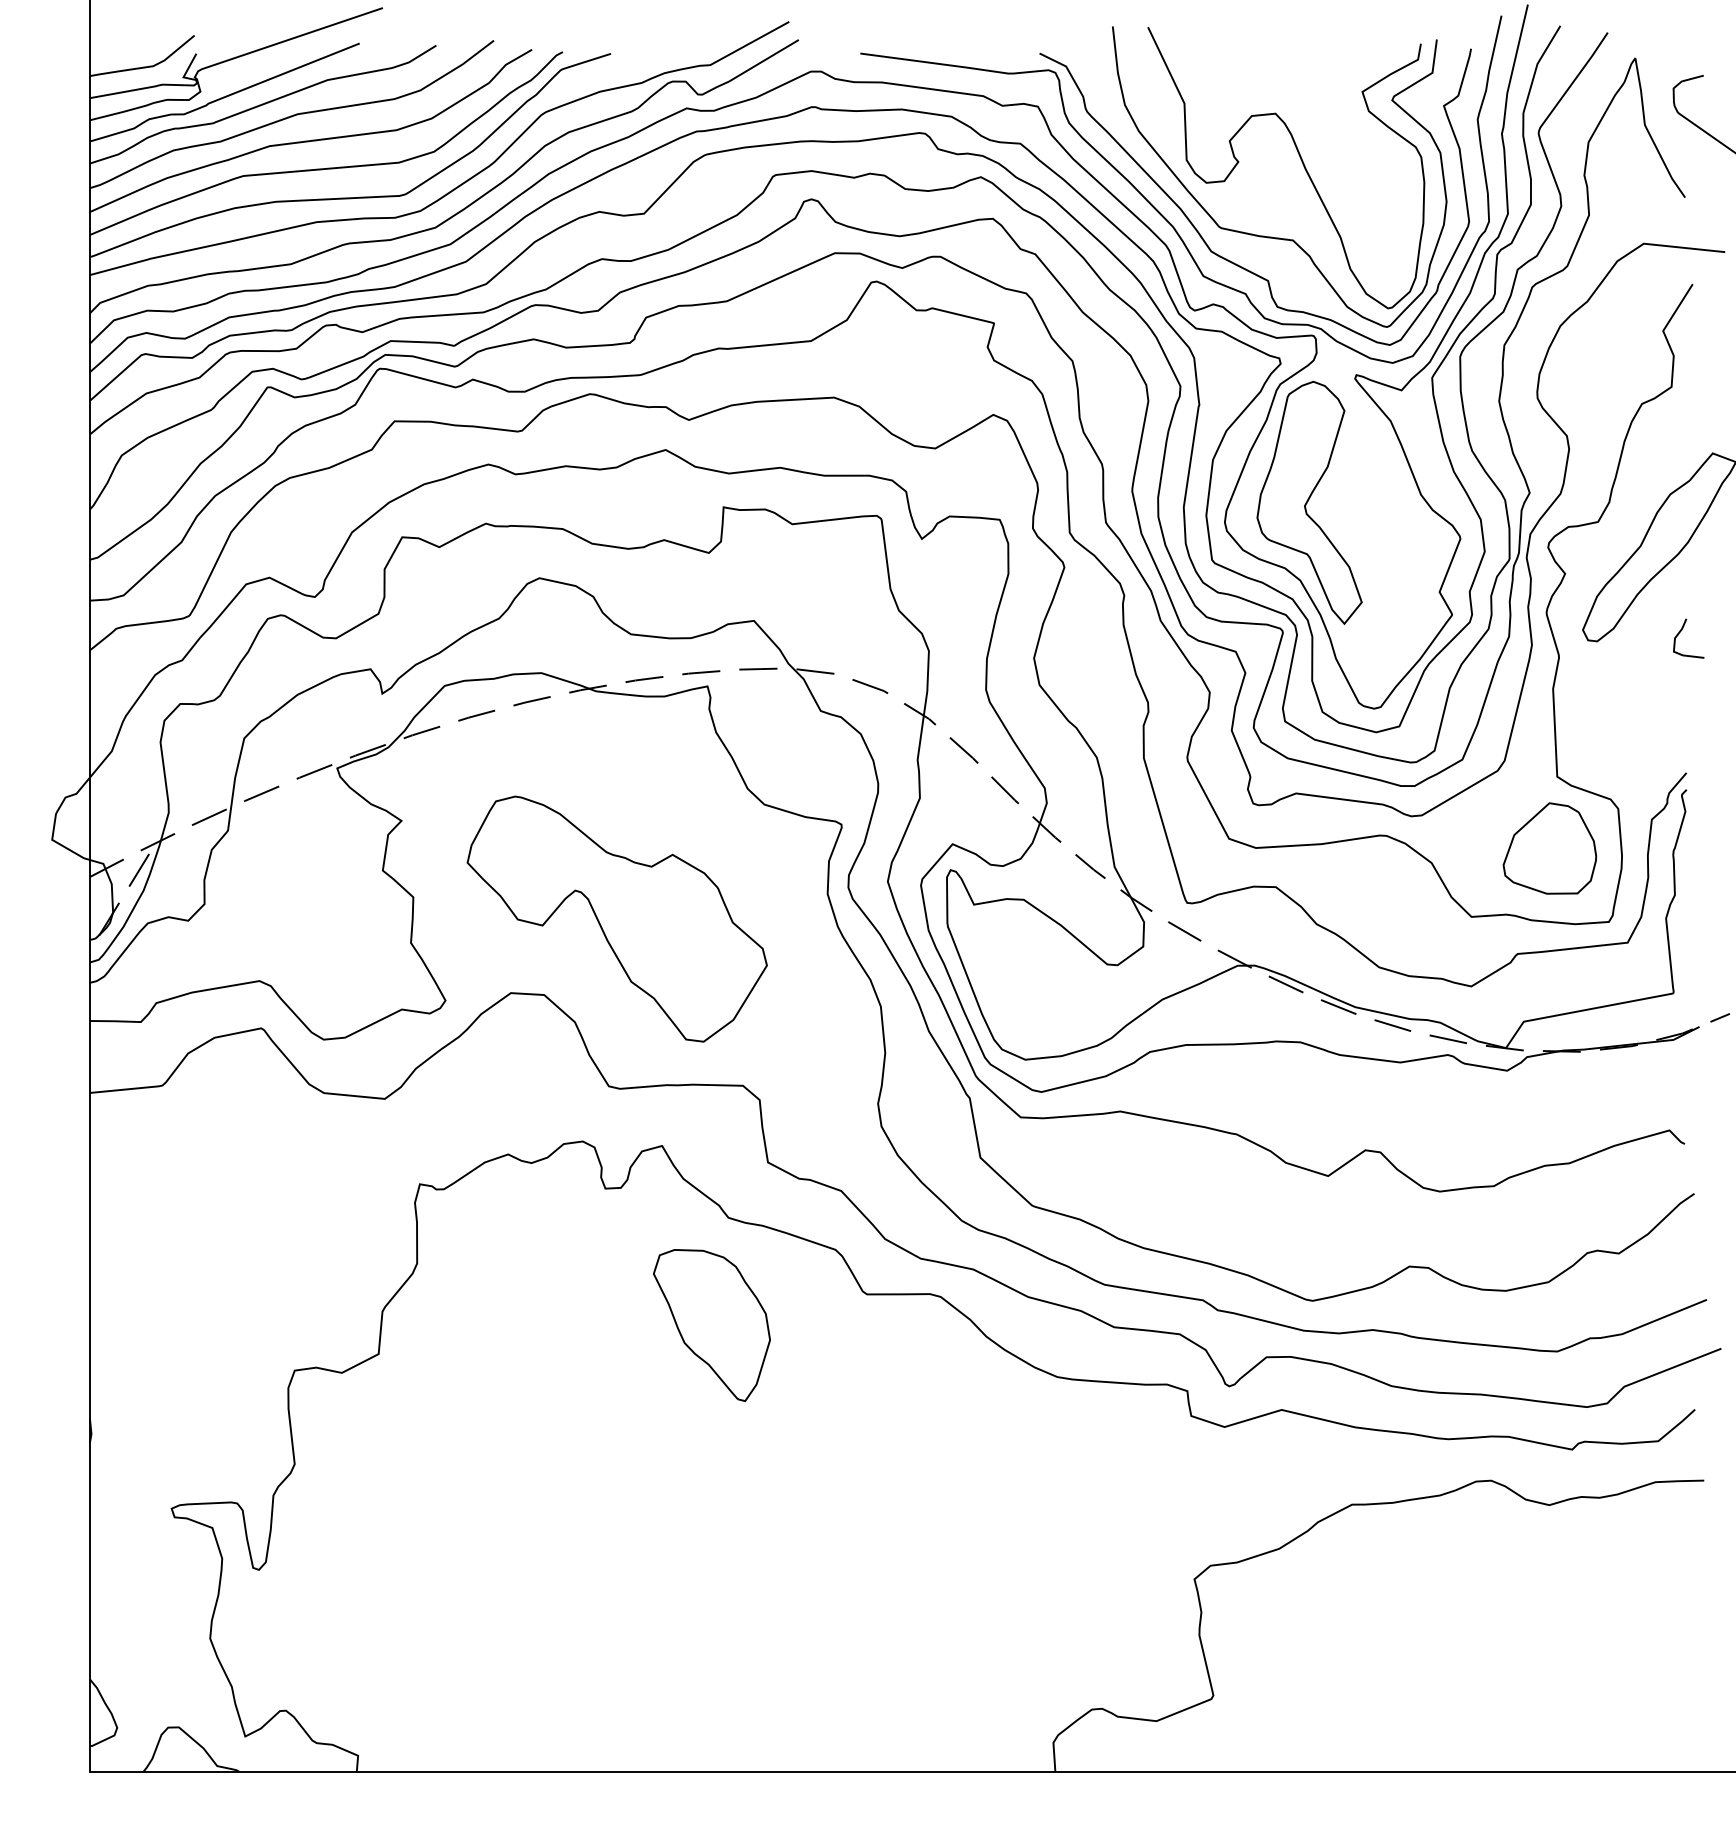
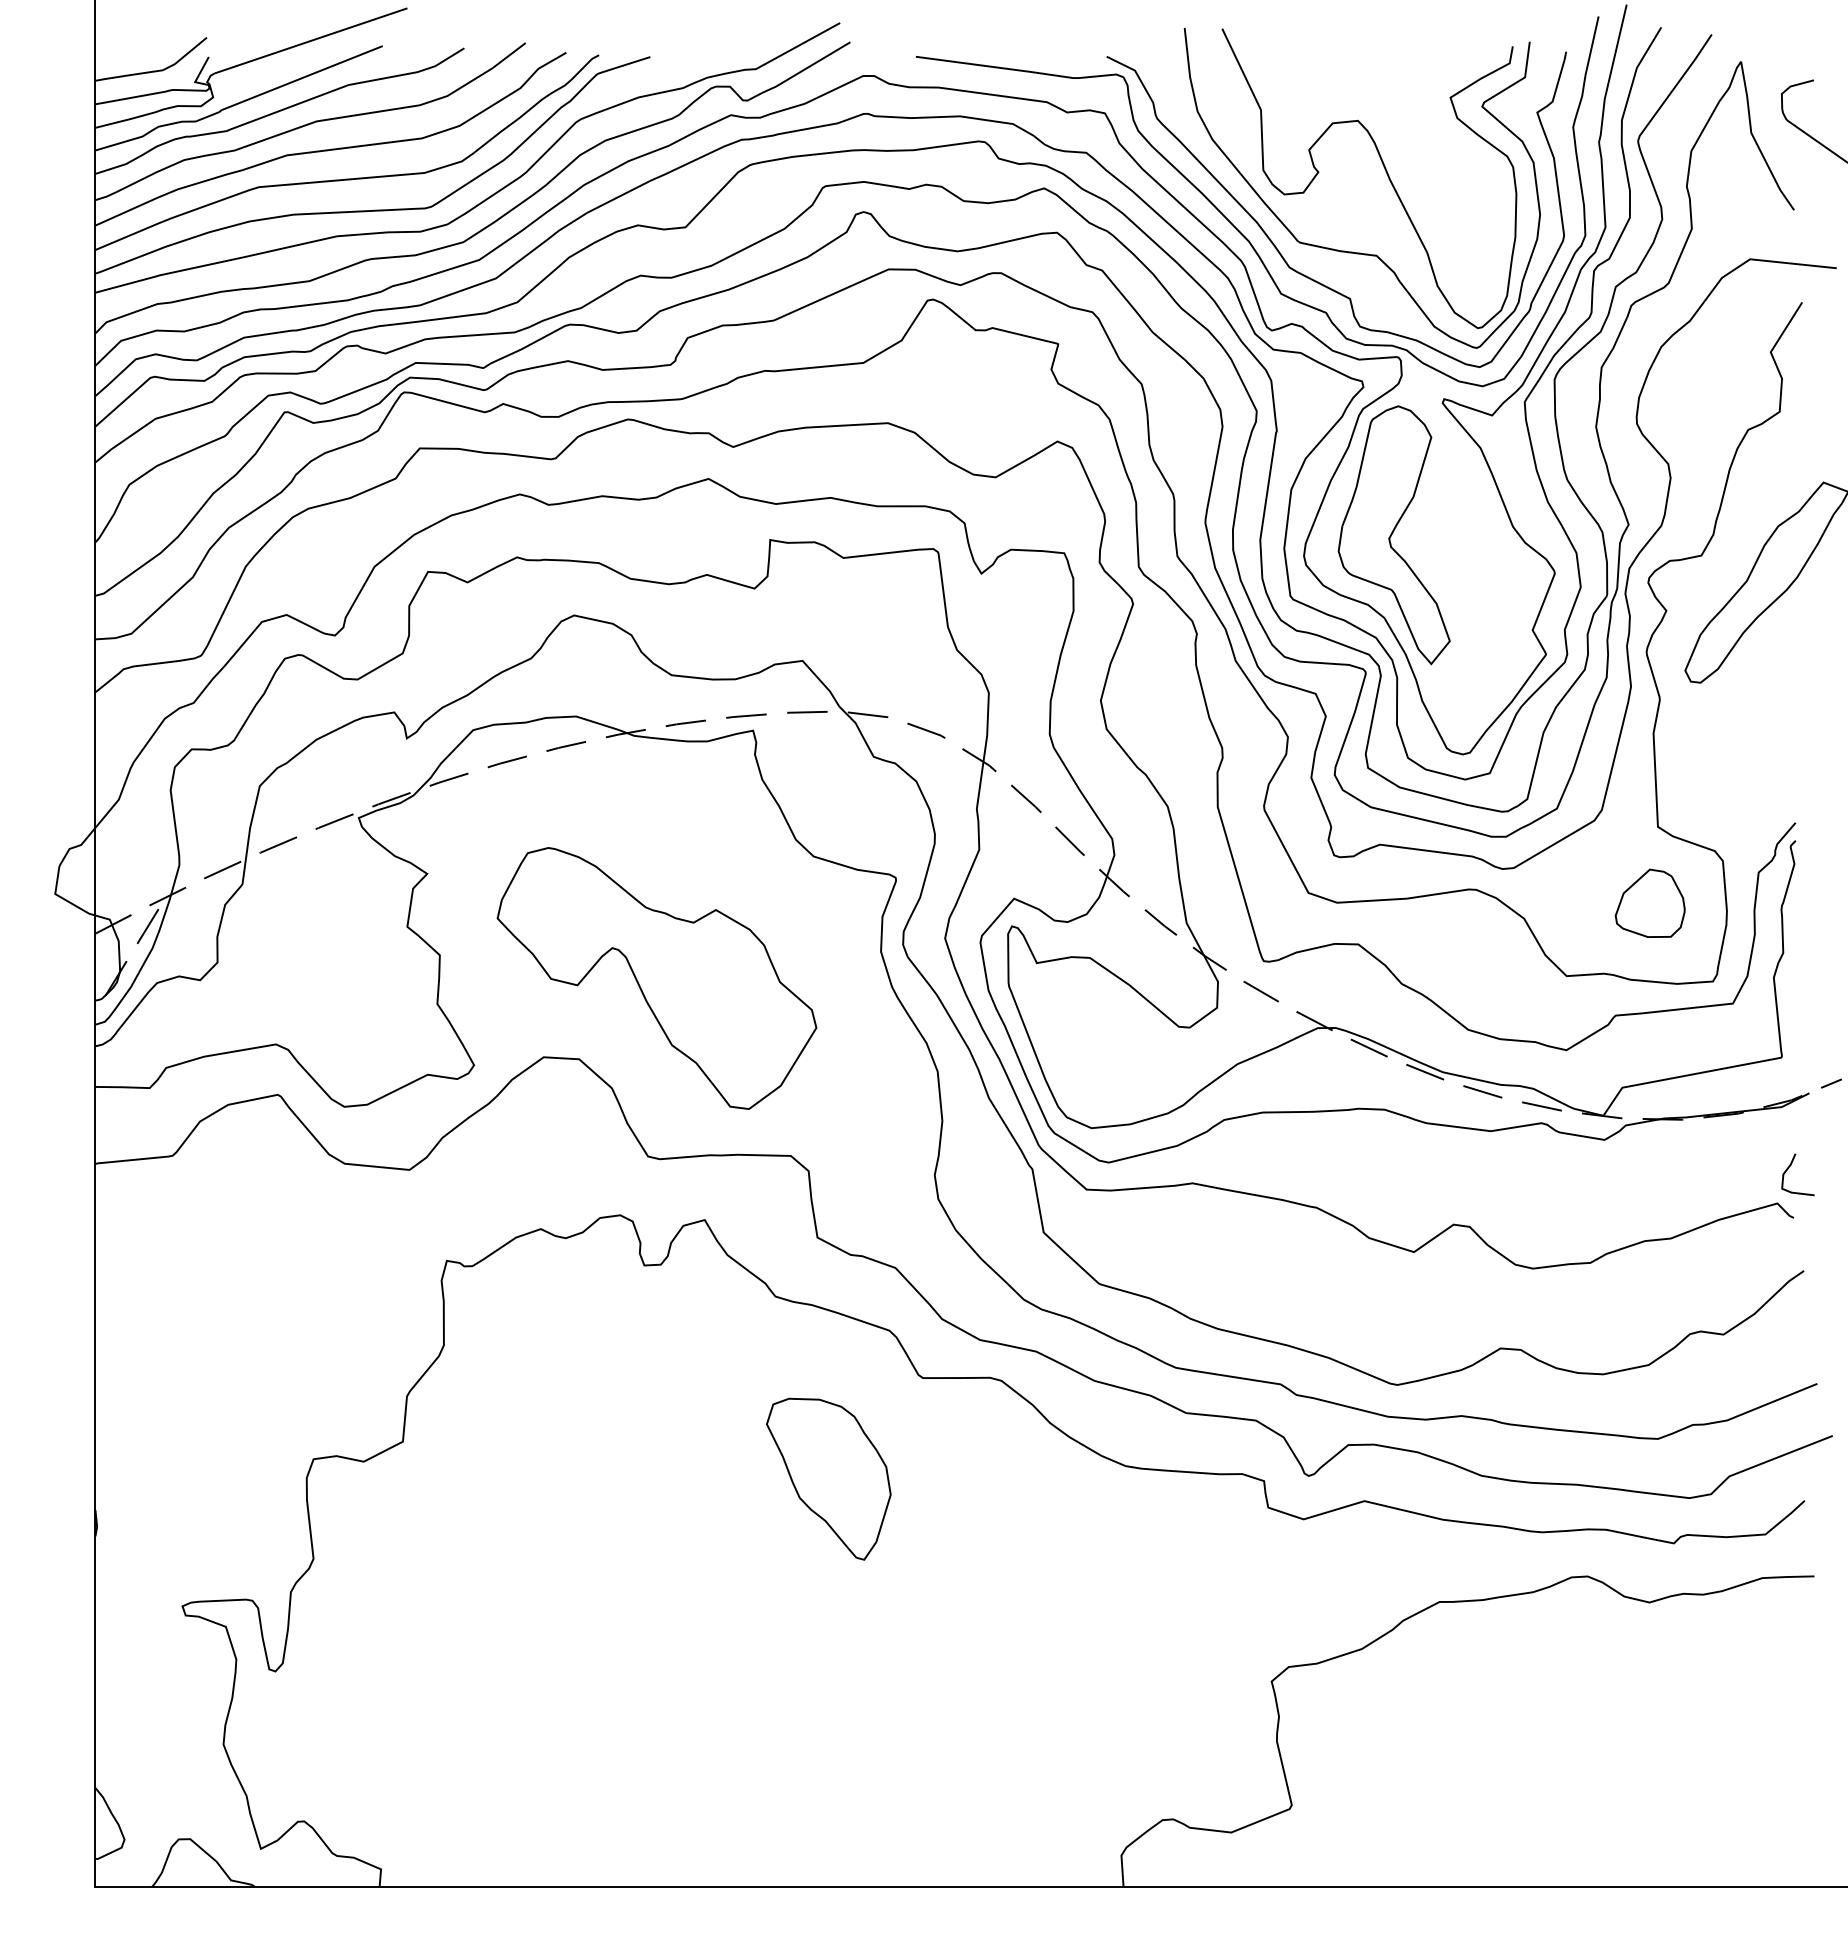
curve: (1679, 633) -> (1788, 1169), moved
part: (1550, 848) -> (1650, 903), size x0.7
part: (711, 1324) -> (828, 1478), moved

